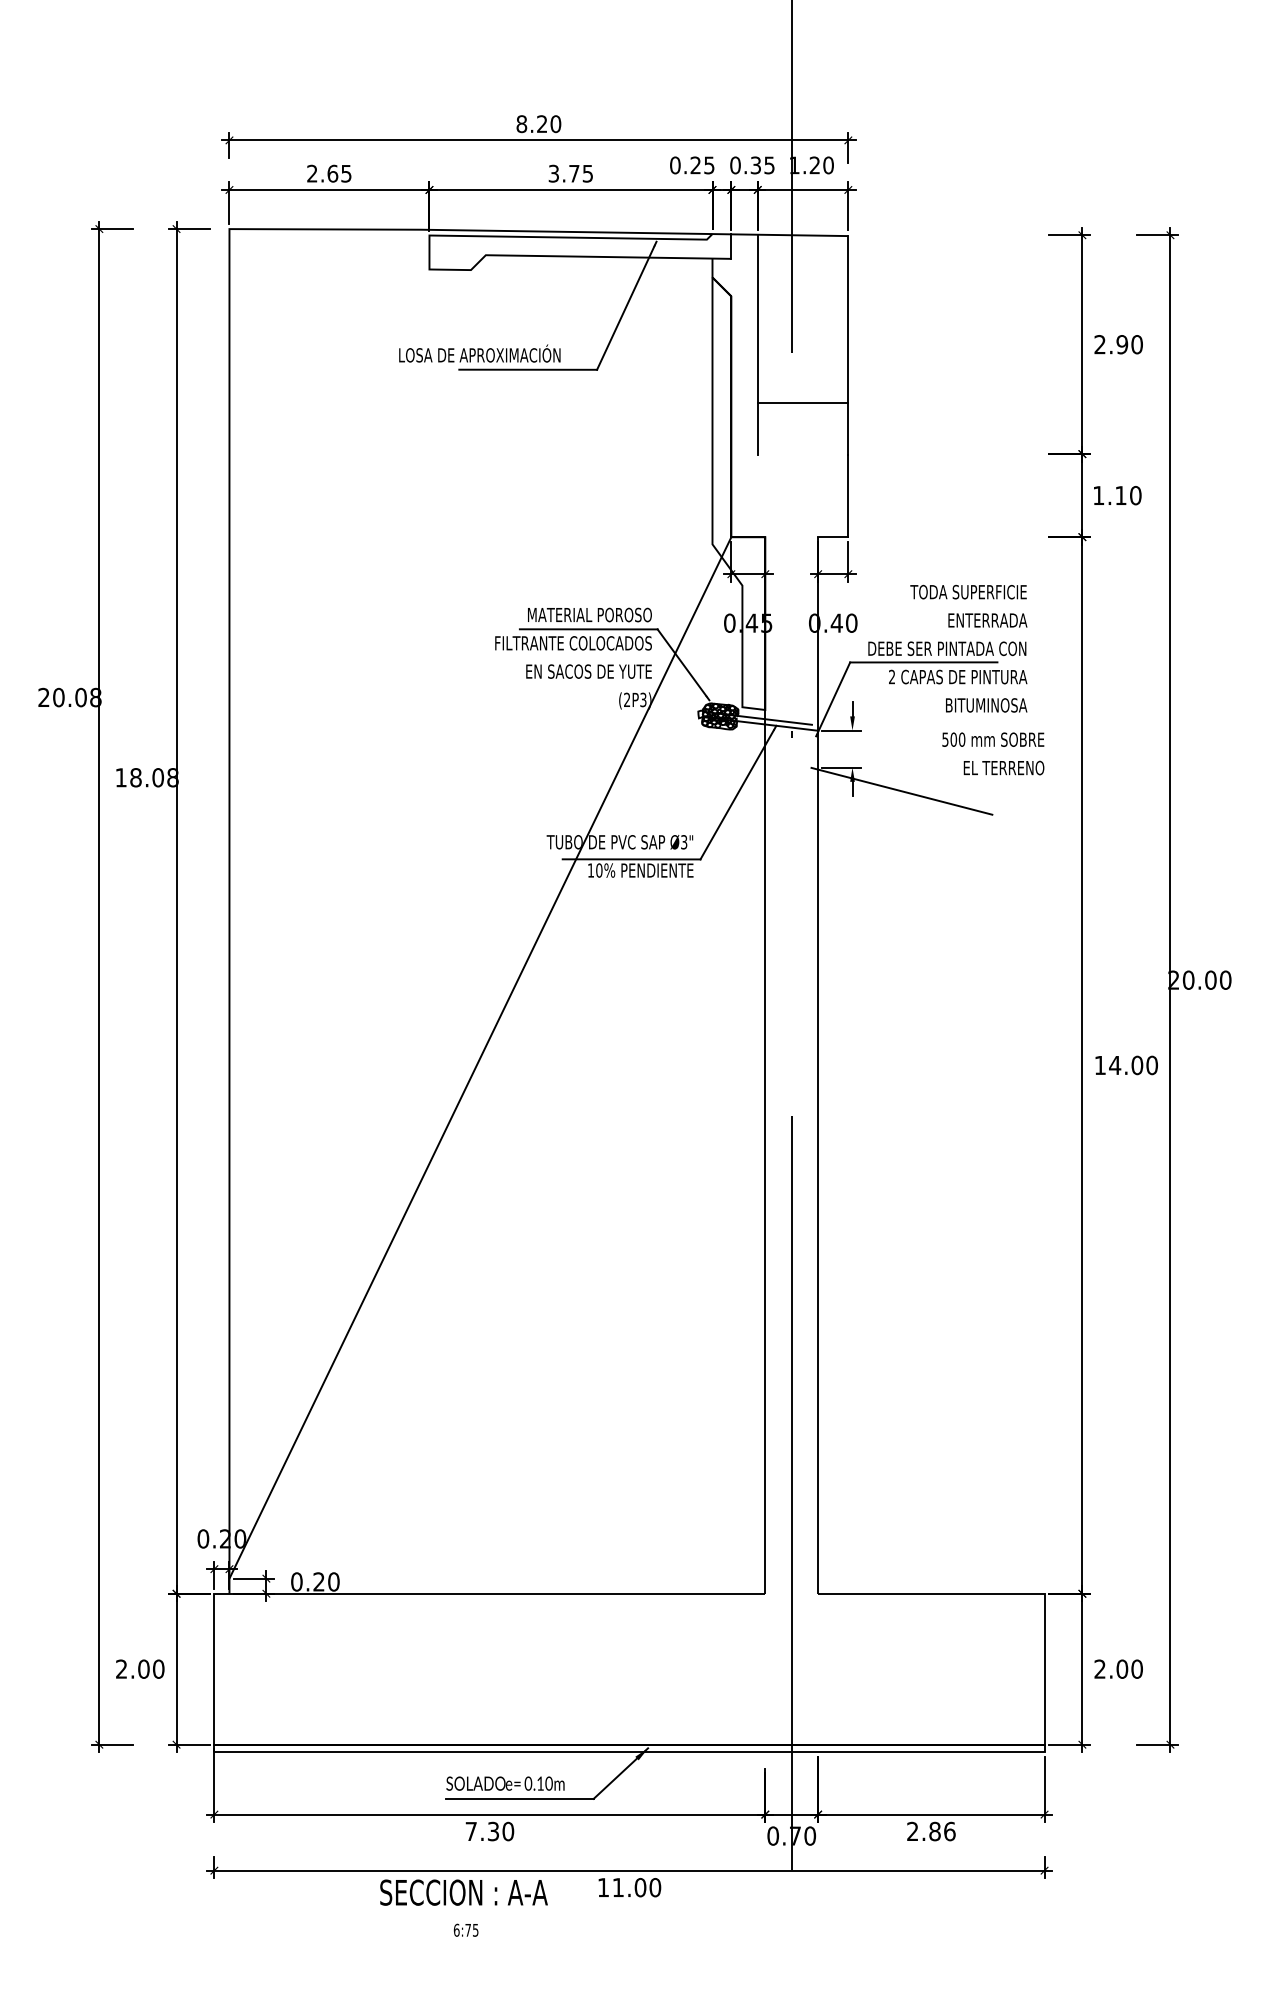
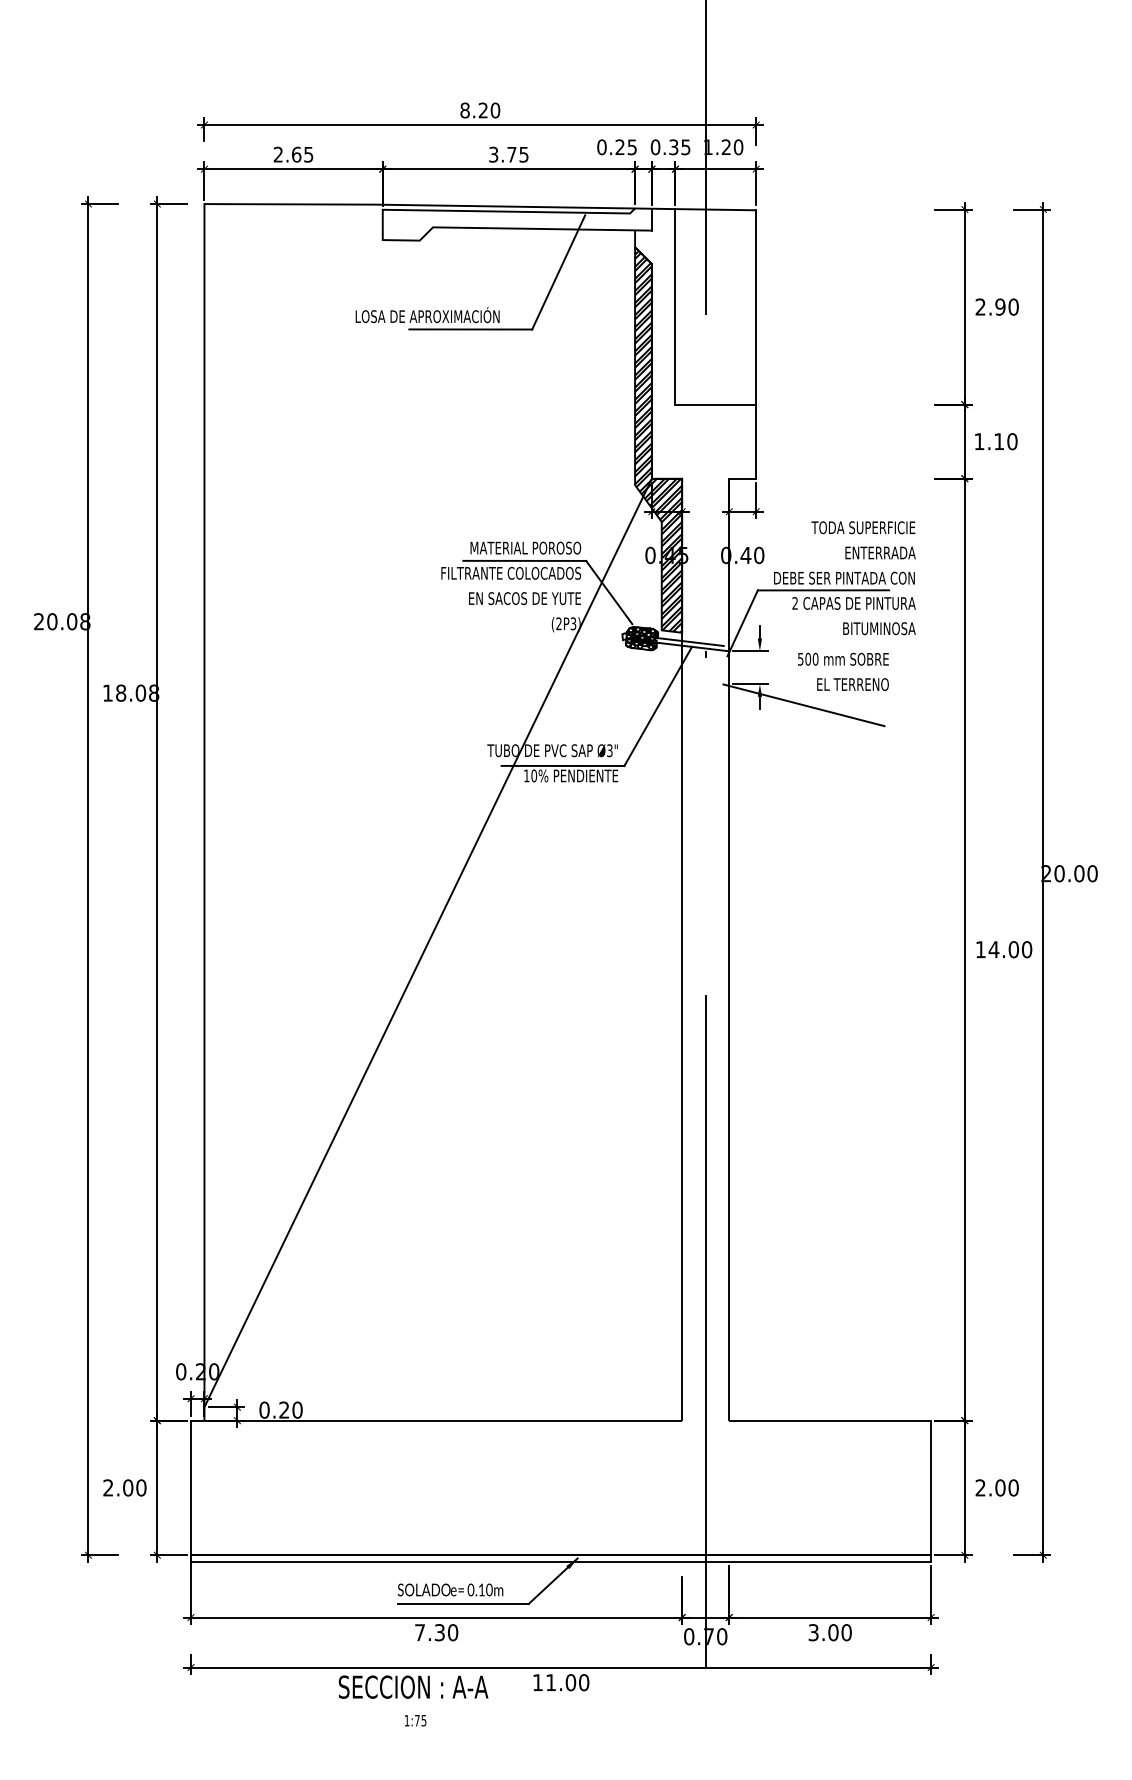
line: (802, 403) -> (715, 405), moved
hatch: (738, 495) -> (658, 441), added
text: (993, 753) -> (843, 671), moved
text: (930, 1831) -> (829, 1632), 2.86 -> 3.00
text: (456, 1930) -> (406, 1720), 6:75 -> 1:75

